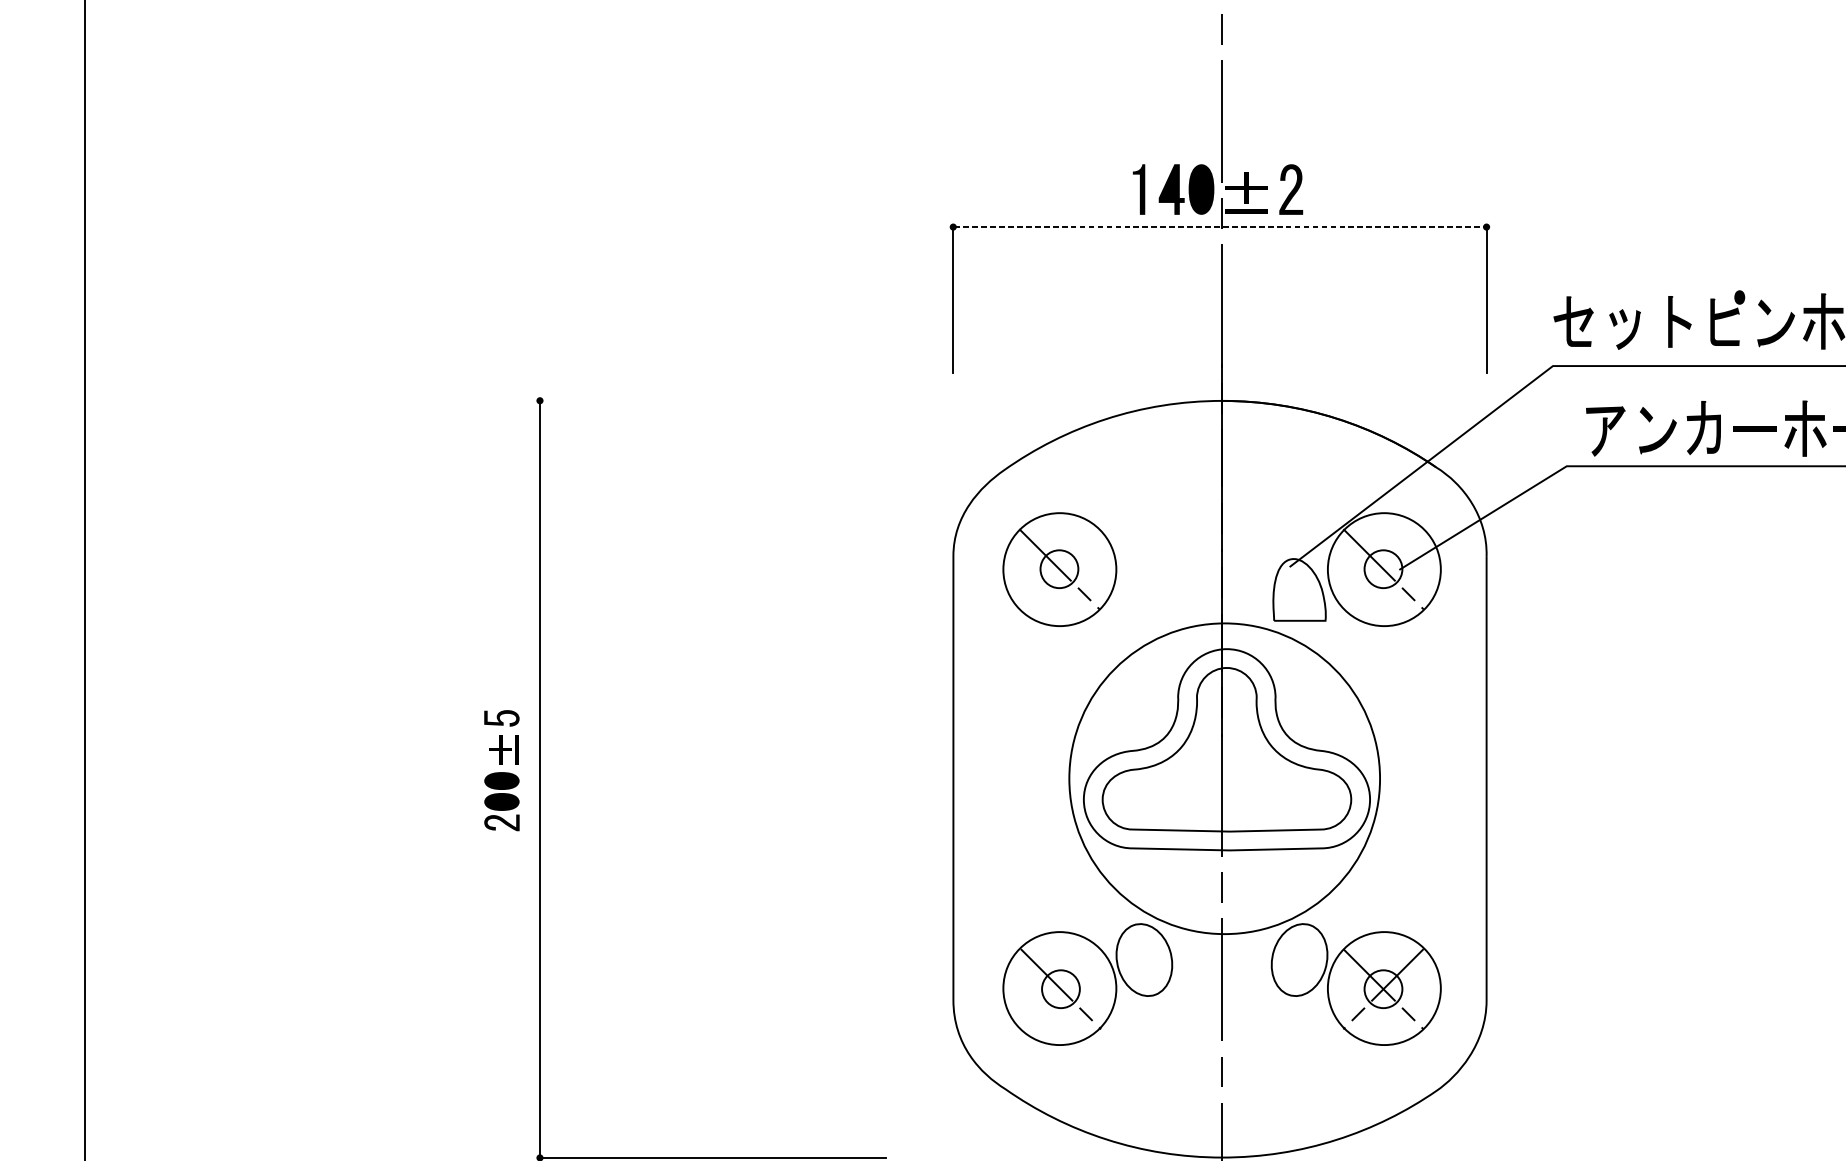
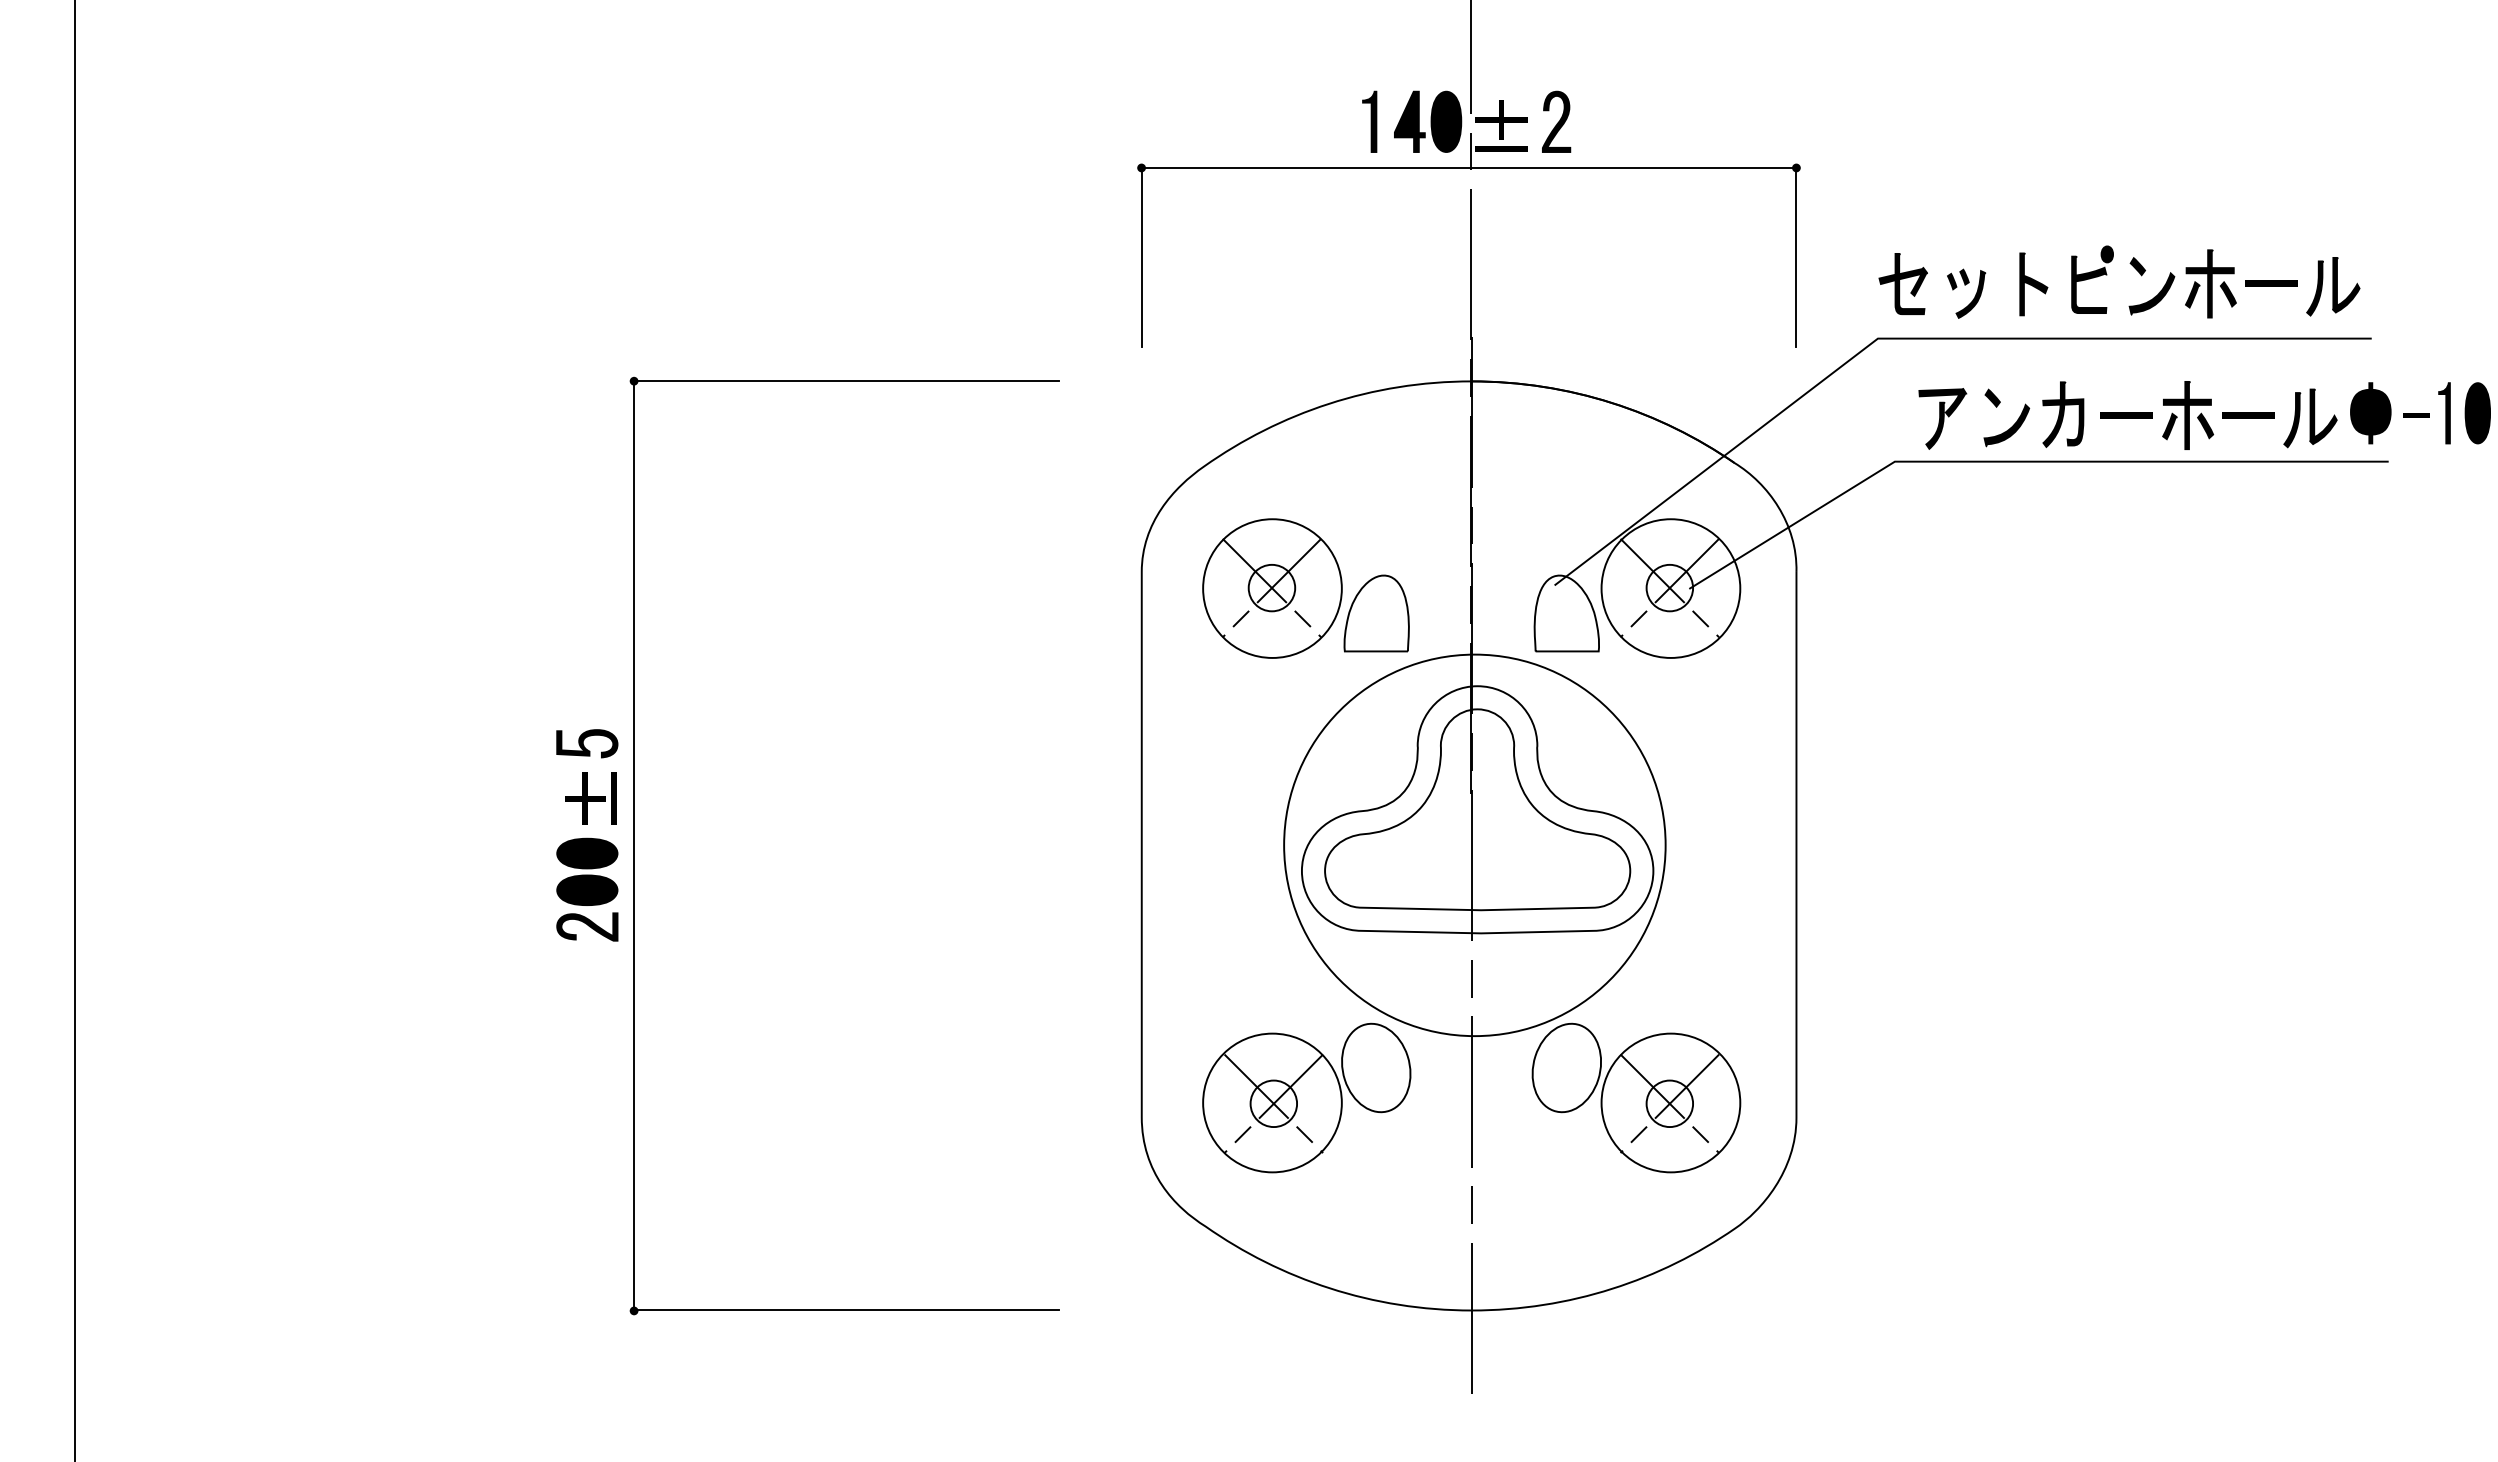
line: (1220, 227) -> (1469, 168), dashed -> solid
line: (712, 400) -> (846, 381), added
line: (1059, 568) -> (1271, 587), added
line: (1383, 568) -> (1669, 587), added
part: (1144, 589) -> (1376, 613), added
part: (502, 770) -> (587, 835), size x1.43
line: (1060, 988) -> (1273, 1103), added

